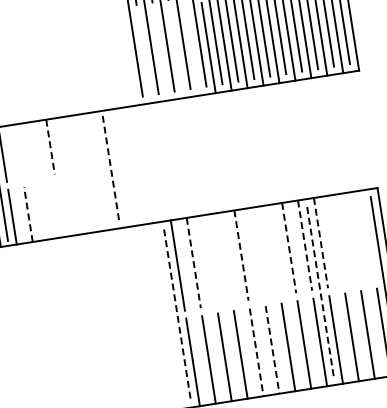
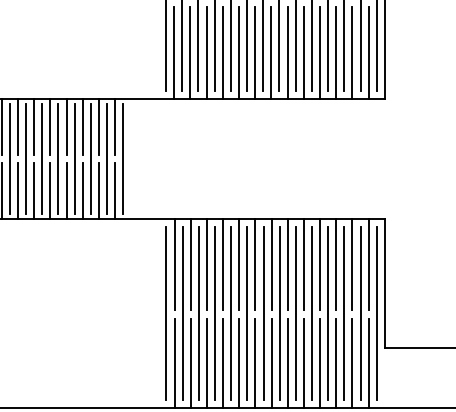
line: (192, 50) -> (222, 53), added
line: (176, 53) -> (206, 53), added
line: (161, 55) -> (190, 53), added
line: (145, 58) -> (174, 53), added
line: (98, 138) -> (115, 126), added
line: (81, 141) -> (98, 126), added
line: (66, 143) -> (82, 126), added
line: (50, 147) -> (66, 127), dashed -> solid
line: (34, 148) -> (50, 126), added
line: (18, 151) -> (34, 126), added
line: (111, 169) -> (123, 158), dashed -> solid
line: (95, 171) -> (107, 158), added
line: (78, 174) -> (90, 158), added
line: (63, 176) -> (74, 158), added
line: (47, 179) -> (58, 158), added
line: (31, 181) -> (42, 158), added
line: (15, 184) -> (25, 158), added
line: (108, 201) -> (115, 190), added
line: (91, 204) -> (98, 190), added
line: (75, 206) -> (82, 190), added
line: (60, 209) -> (66, 190), added
line: (44, 211) -> (50, 190), added
line: (28, 214) -> (34, 190), dashed -> solid
line: (368, 235) -> (368, 264), added
line: (352, 238) -> (352, 264), added
line: (337, 240) -> (336, 264), added
line: (321, 242) -> (320, 264), dashed -> solid
line: (304, 245) -> (303, 264), dashed -> solid
line: (288, 248) -> (287, 264), dashed -> solid
line: (273, 250) -> (271, 264), added
line: (257, 252) -> (255, 264), added
line: (241, 255) -> (239, 264), dashed -> solid
line: (225, 257) -> (223, 264), added
line: (209, 260) -> (206, 264), added
line: (193, 262) -> (190, 264), dashed -> solid
line: (368, 284) -> (360, 312), added
line: (352, 286) -> (344, 312), added
line: (336, 288) -> (328, 312), added
line: (321, 292) -> (312, 313), dashed -> solid
line: (304, 294) -> (295, 312), added
line: (288, 296) -> (279, 312), added
line: (272, 298) -> (263, 312), added
line: (256, 301) -> (247, 312), added
line: (241, 303) -> (231, 312), added
line: (225, 306) -> (215, 312), added
line: (208, 308) -> (198, 312), added
line: (193, 311) -> (182, 312), added
line: (177, 314) -> (166, 313), dashed -> solid
line: (272, 350) -> (255, 363), dashed -> solid
line: (256, 352) -> (239, 363), dashed -> solid

